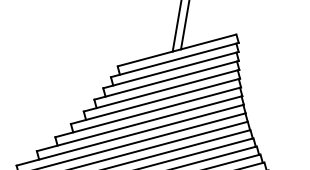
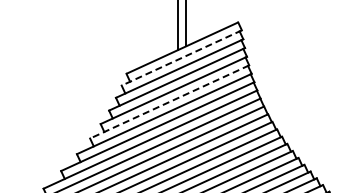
line: (174, 60) -> (181, 58), solid -> dashed
line: (155, 100) -> (169, 101), solid -> dashed

